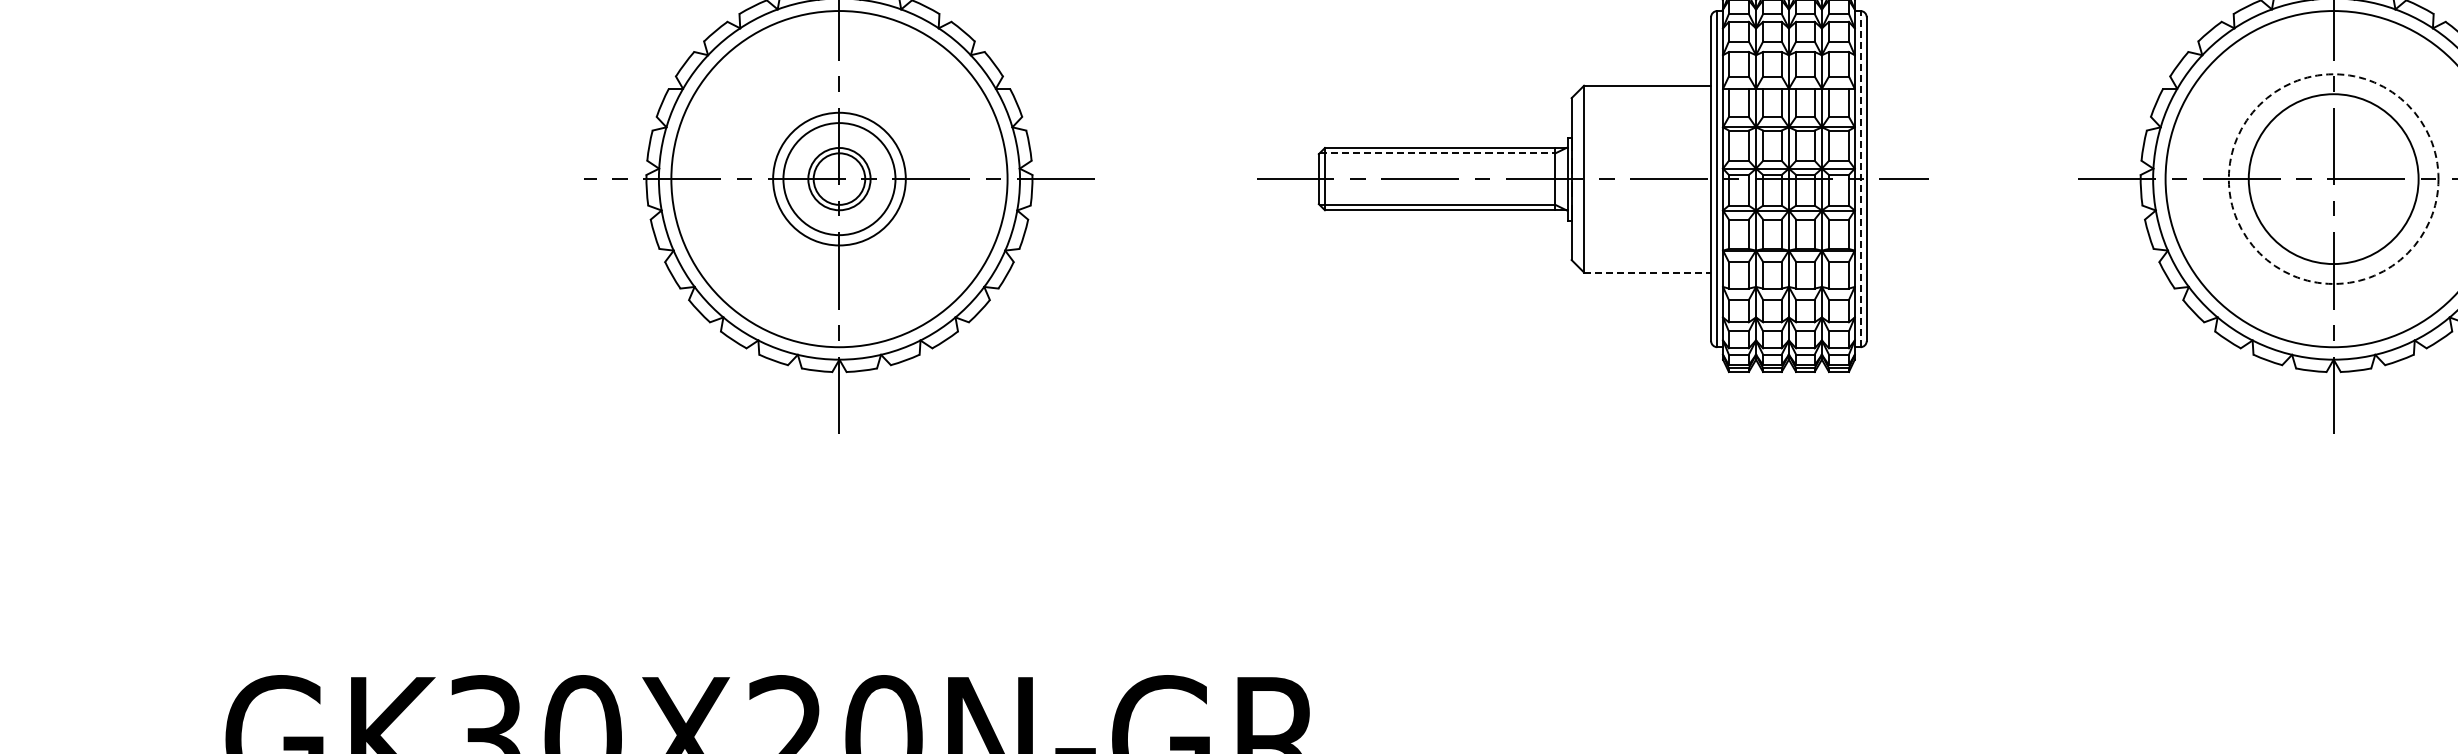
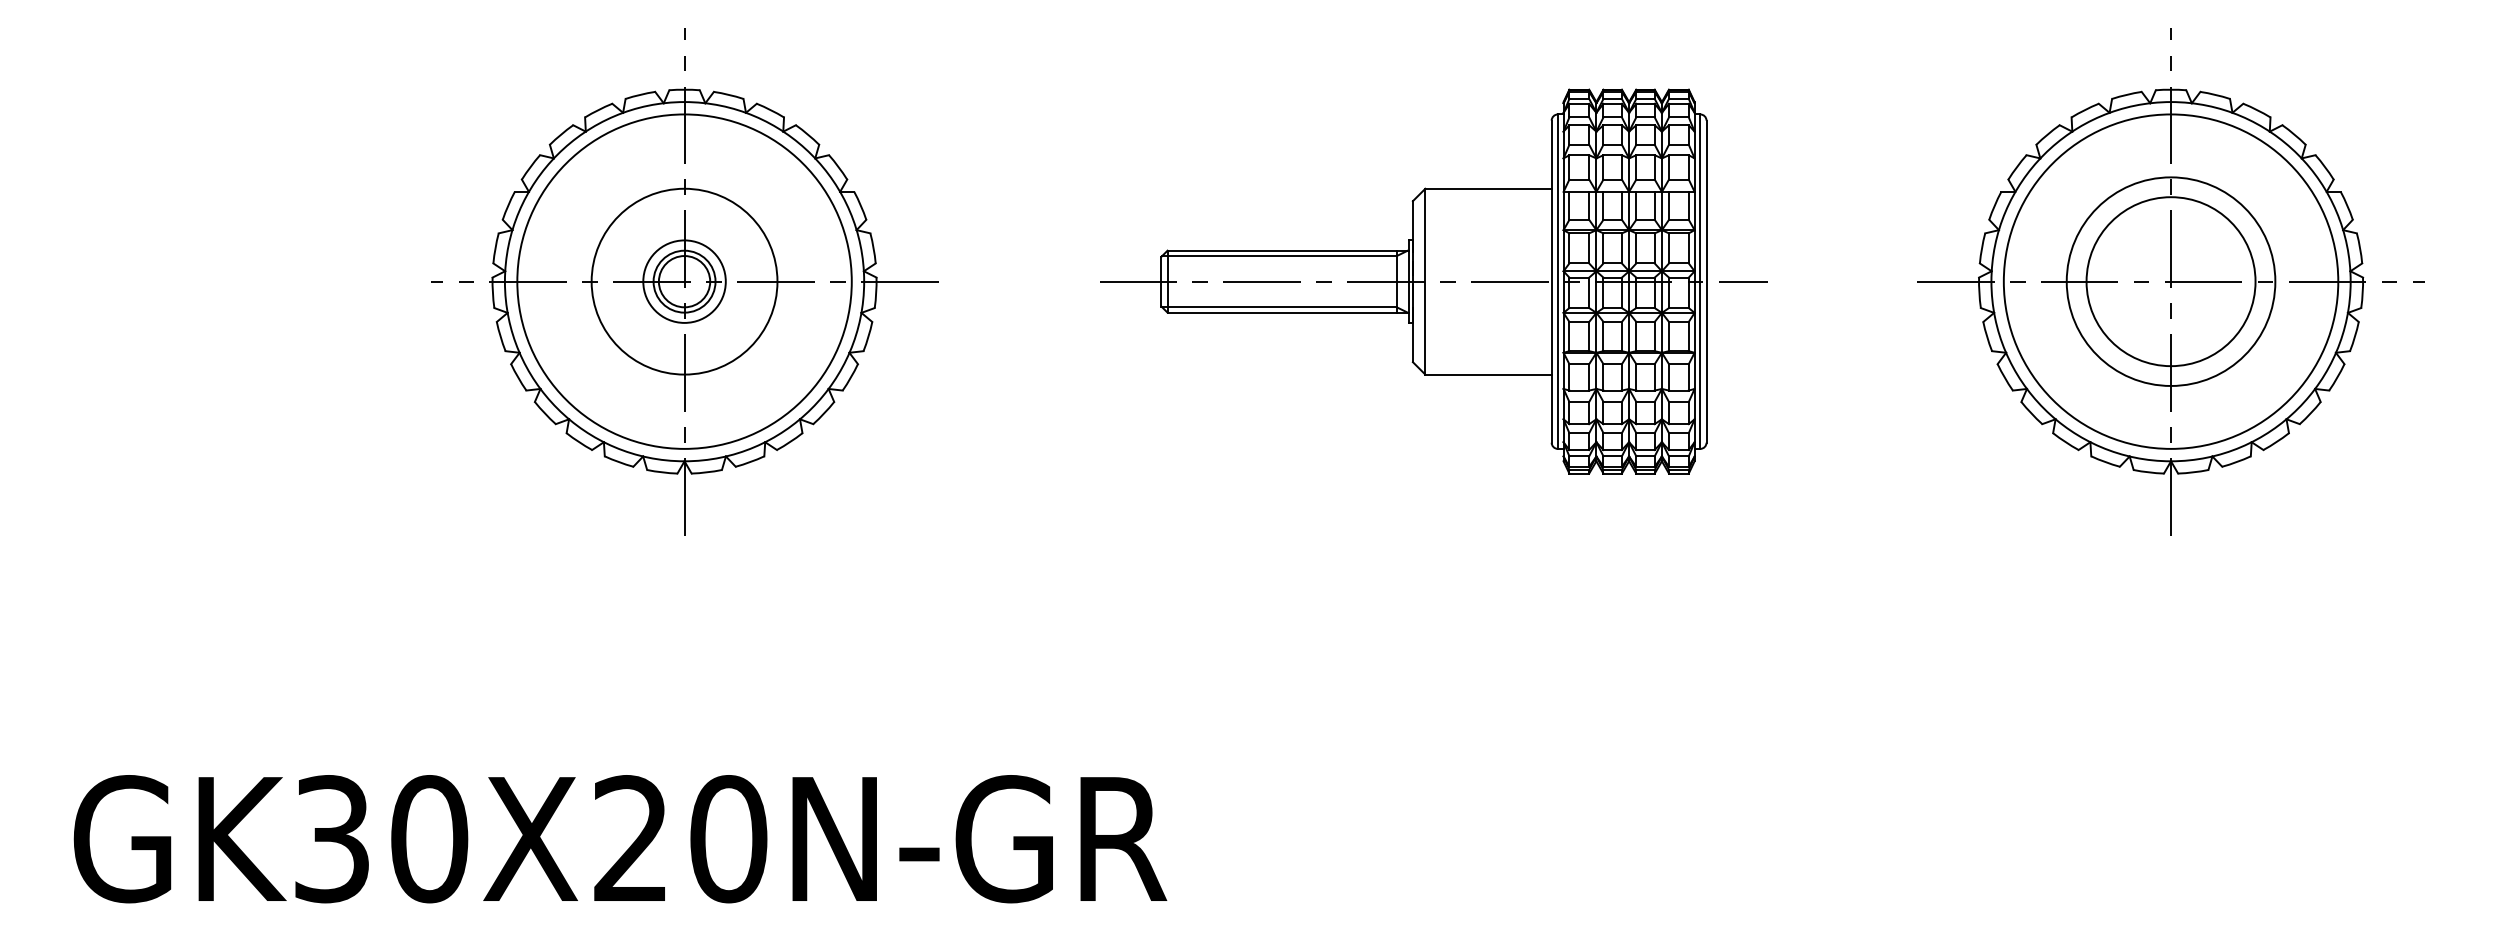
line: (1438, 153) -> (1280, 256), dashed -> solid
circle: (839, 178) -> (684, 281), size x0.62
circle: (839, 178) -> (684, 281), size x1.67
line: (1860, 178) -> (1700, 281), dashed -> solid
circle: (2333, 178) -> (2170, 281), dashed -> solid
line: (1648, 272) -> (1489, 374), dashed -> solid

